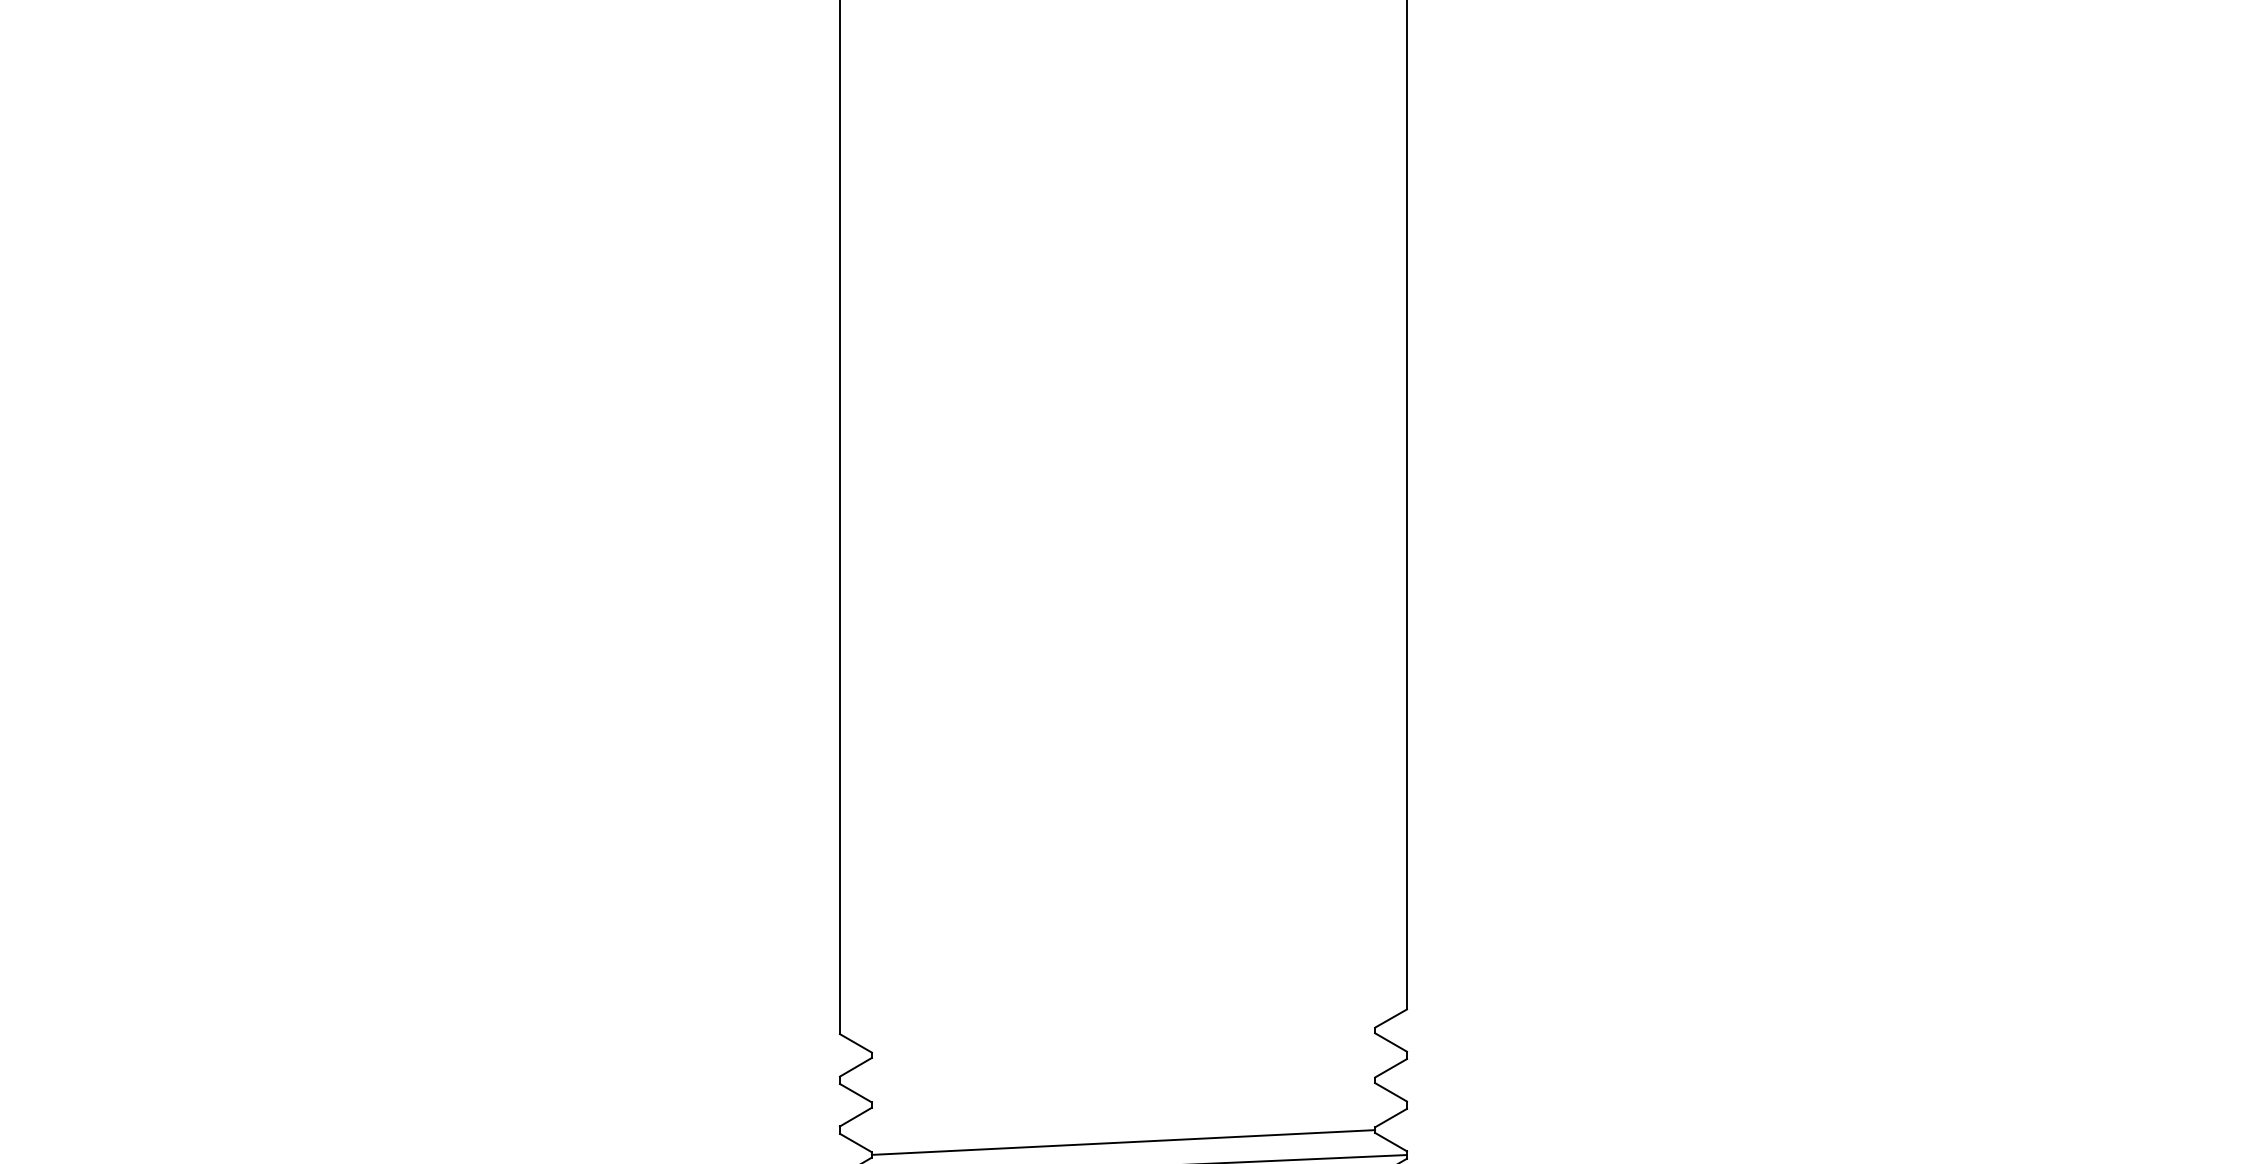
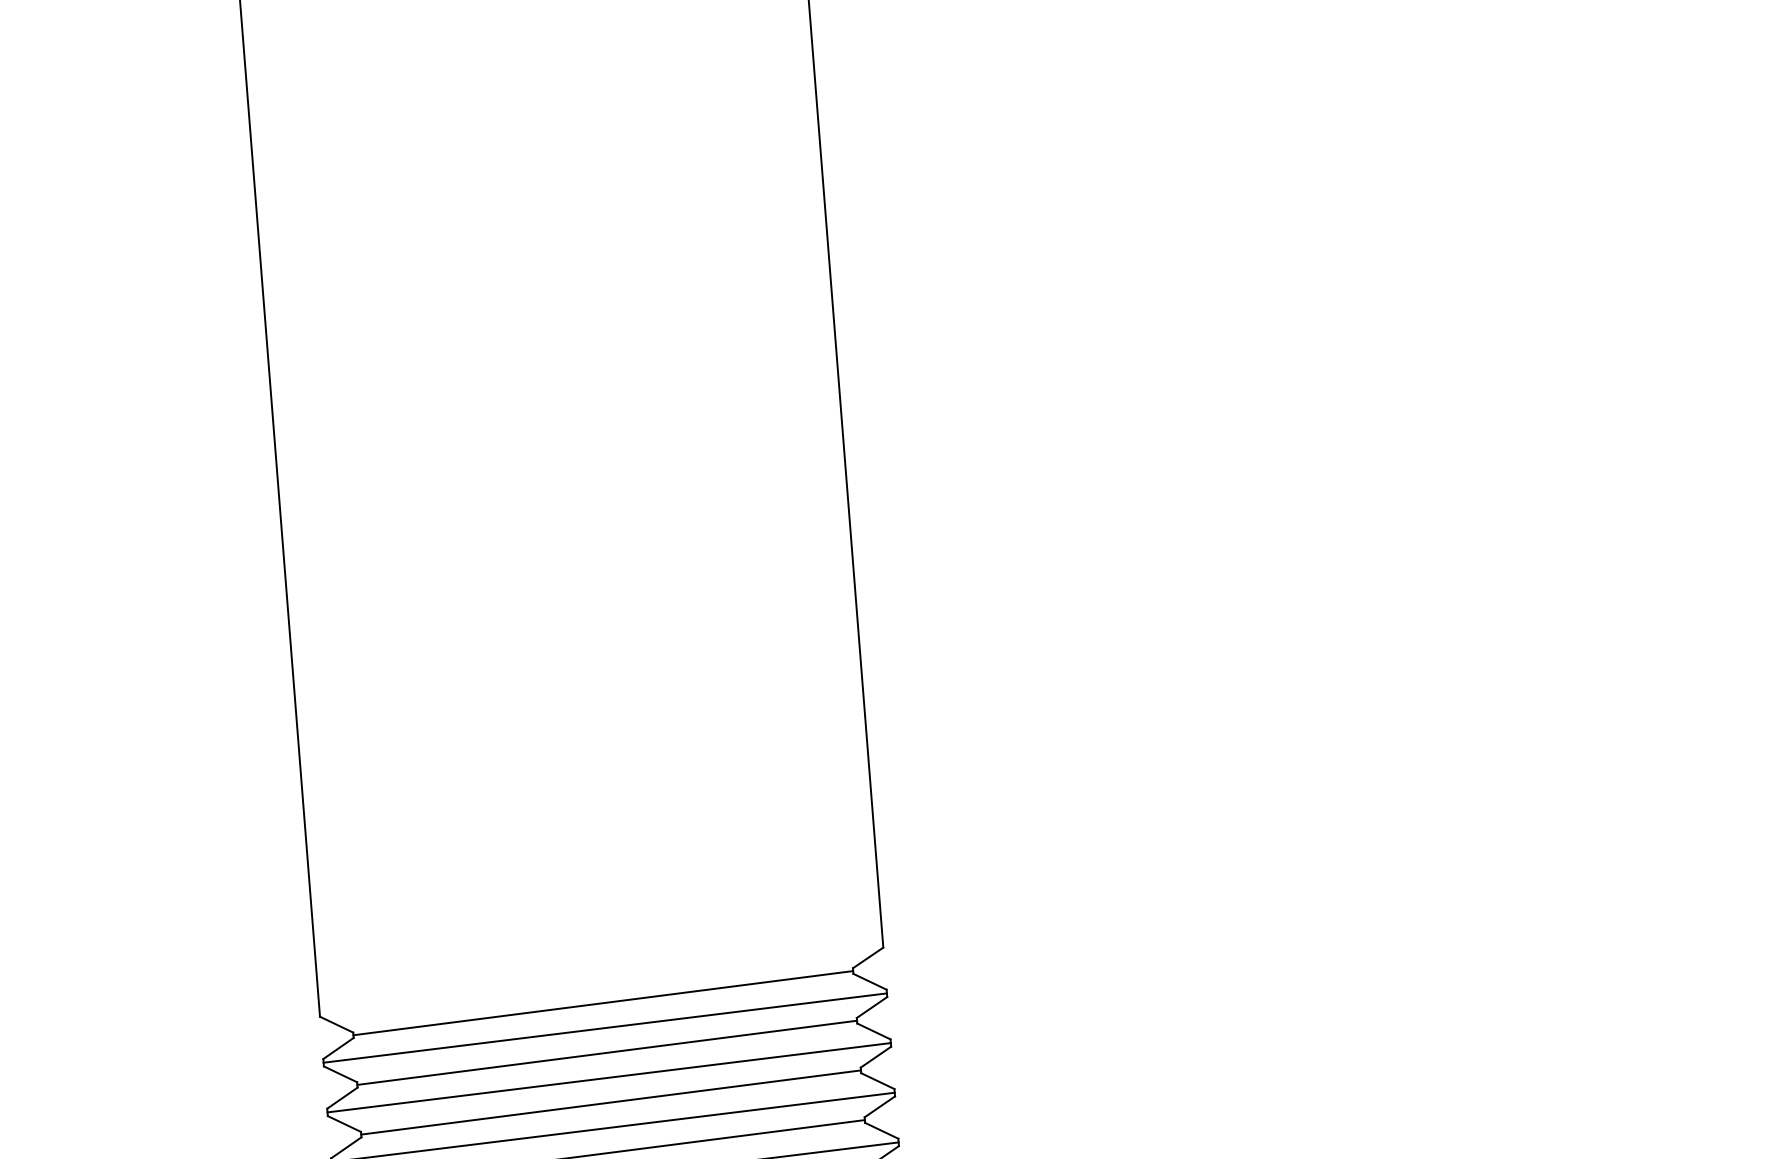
line: (1123, 1042) -> (603, 1002), added
line: (1122, 1067) -> (604, 1027), added
line: (1123, 1092) -> (607, 1052), added
line: (1122, 1117) -> (608, 1077), added

